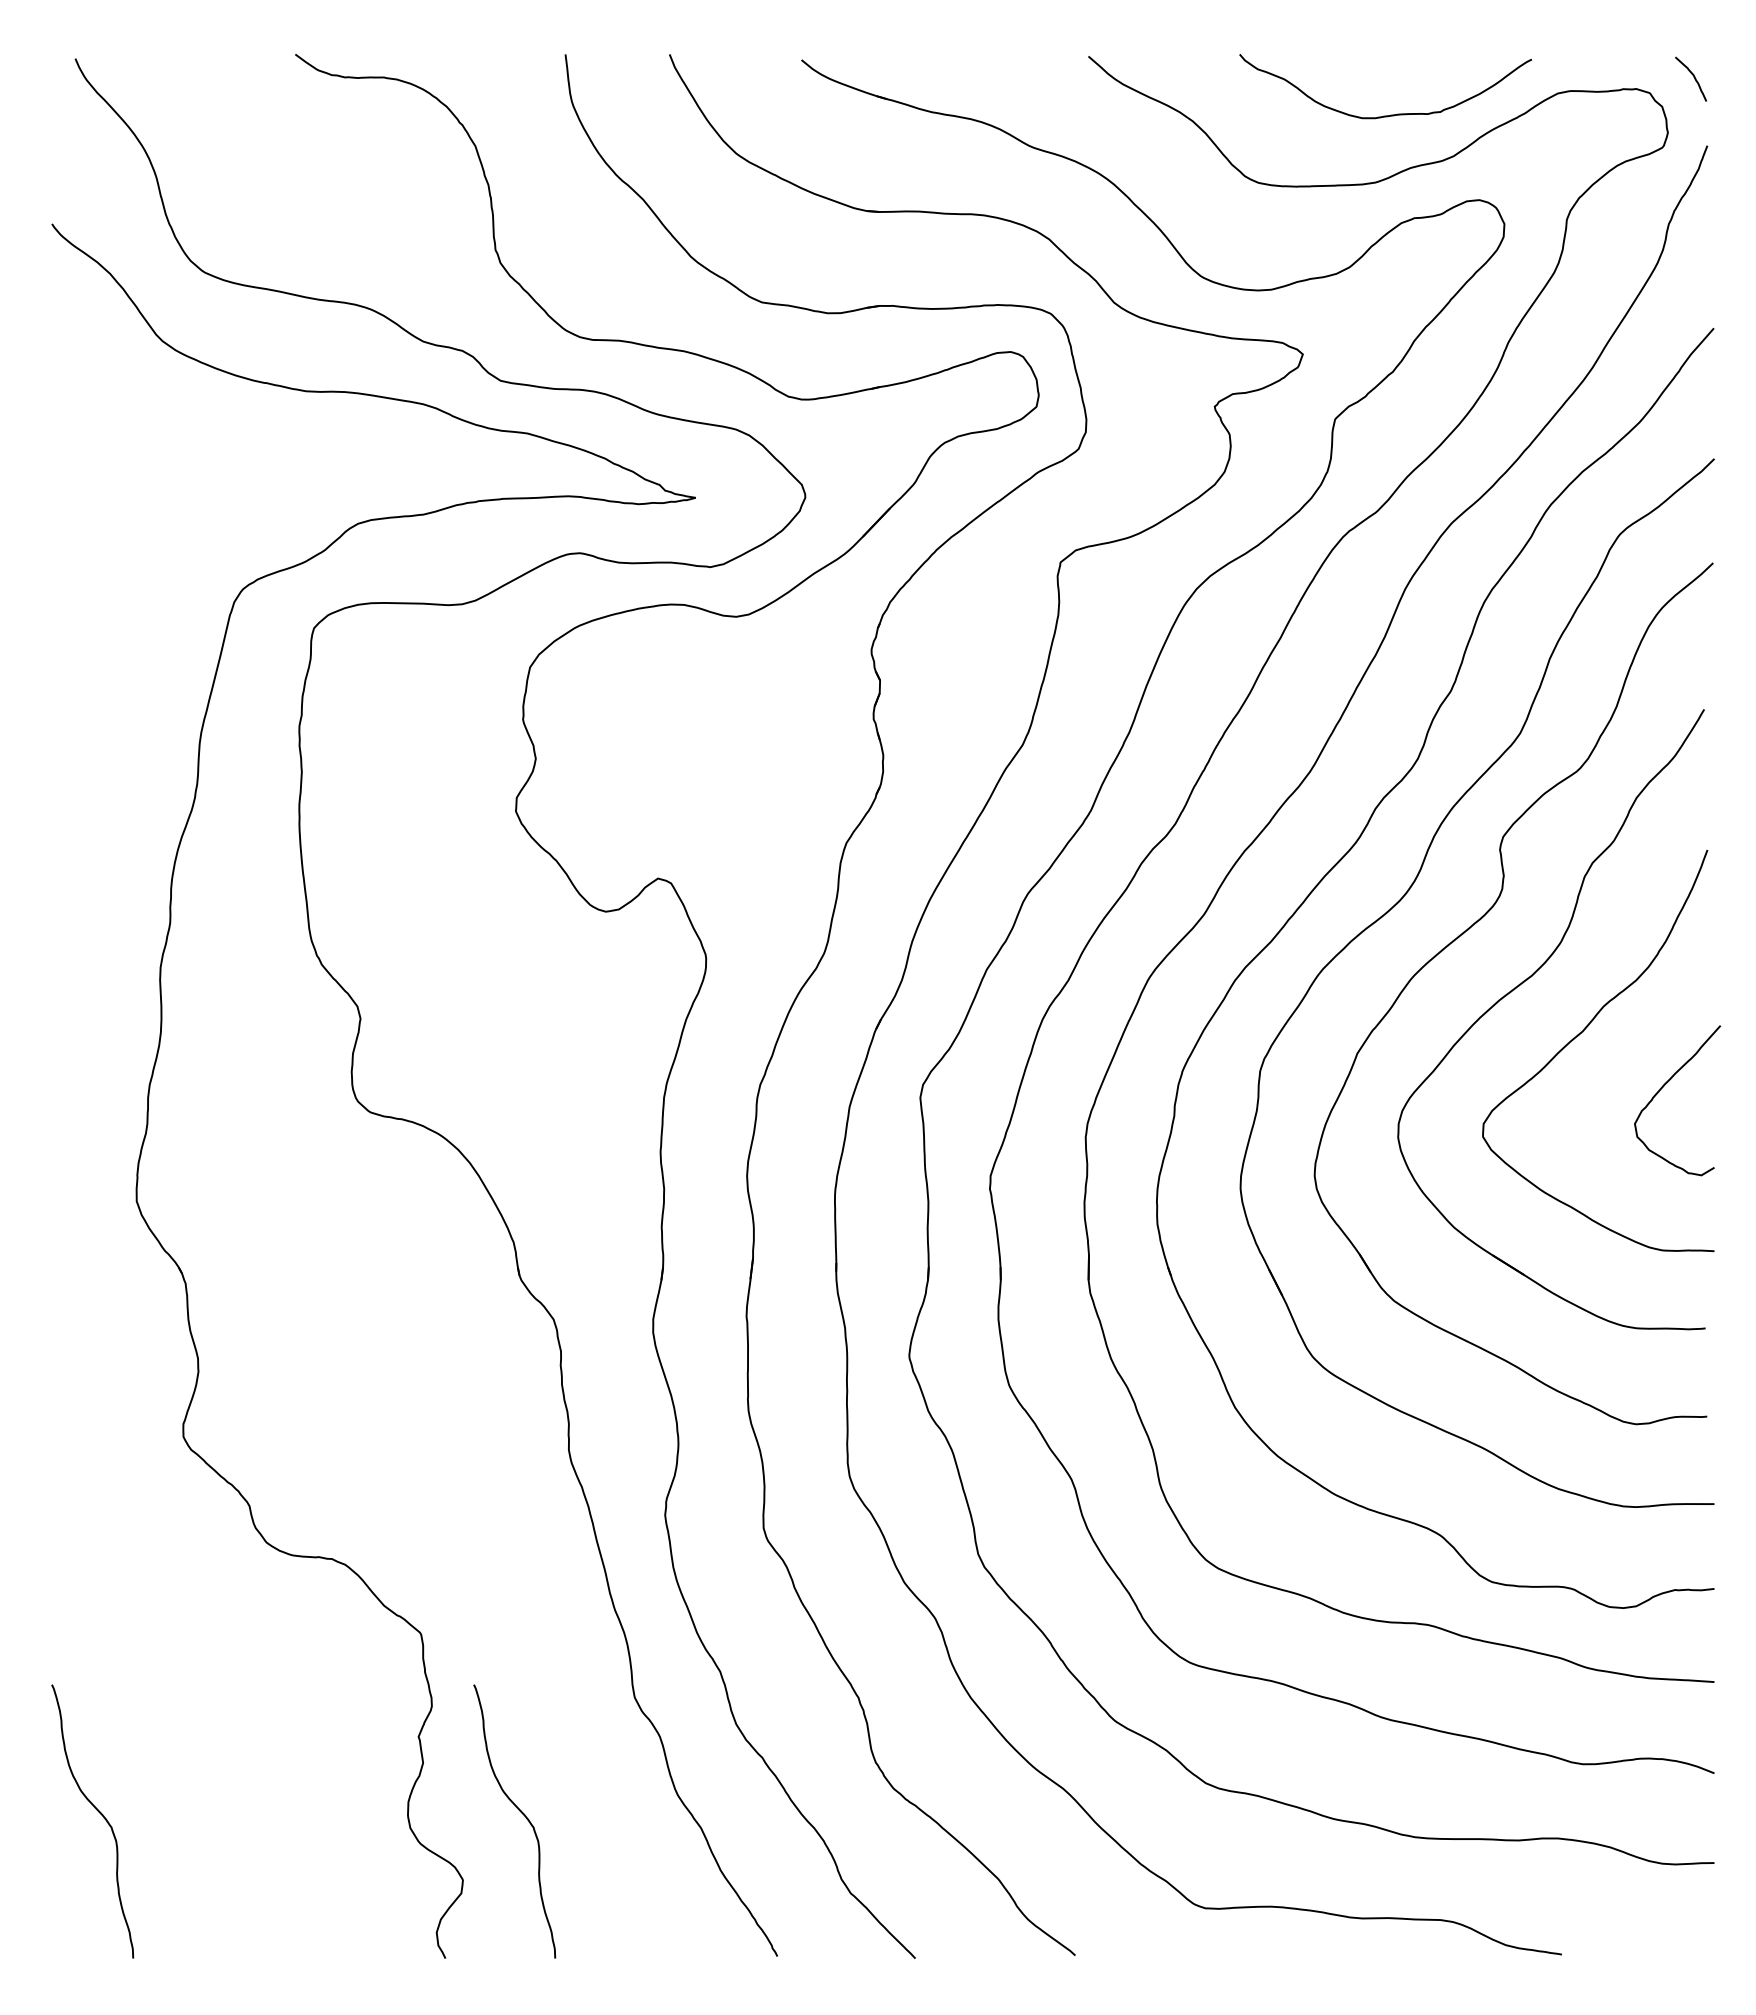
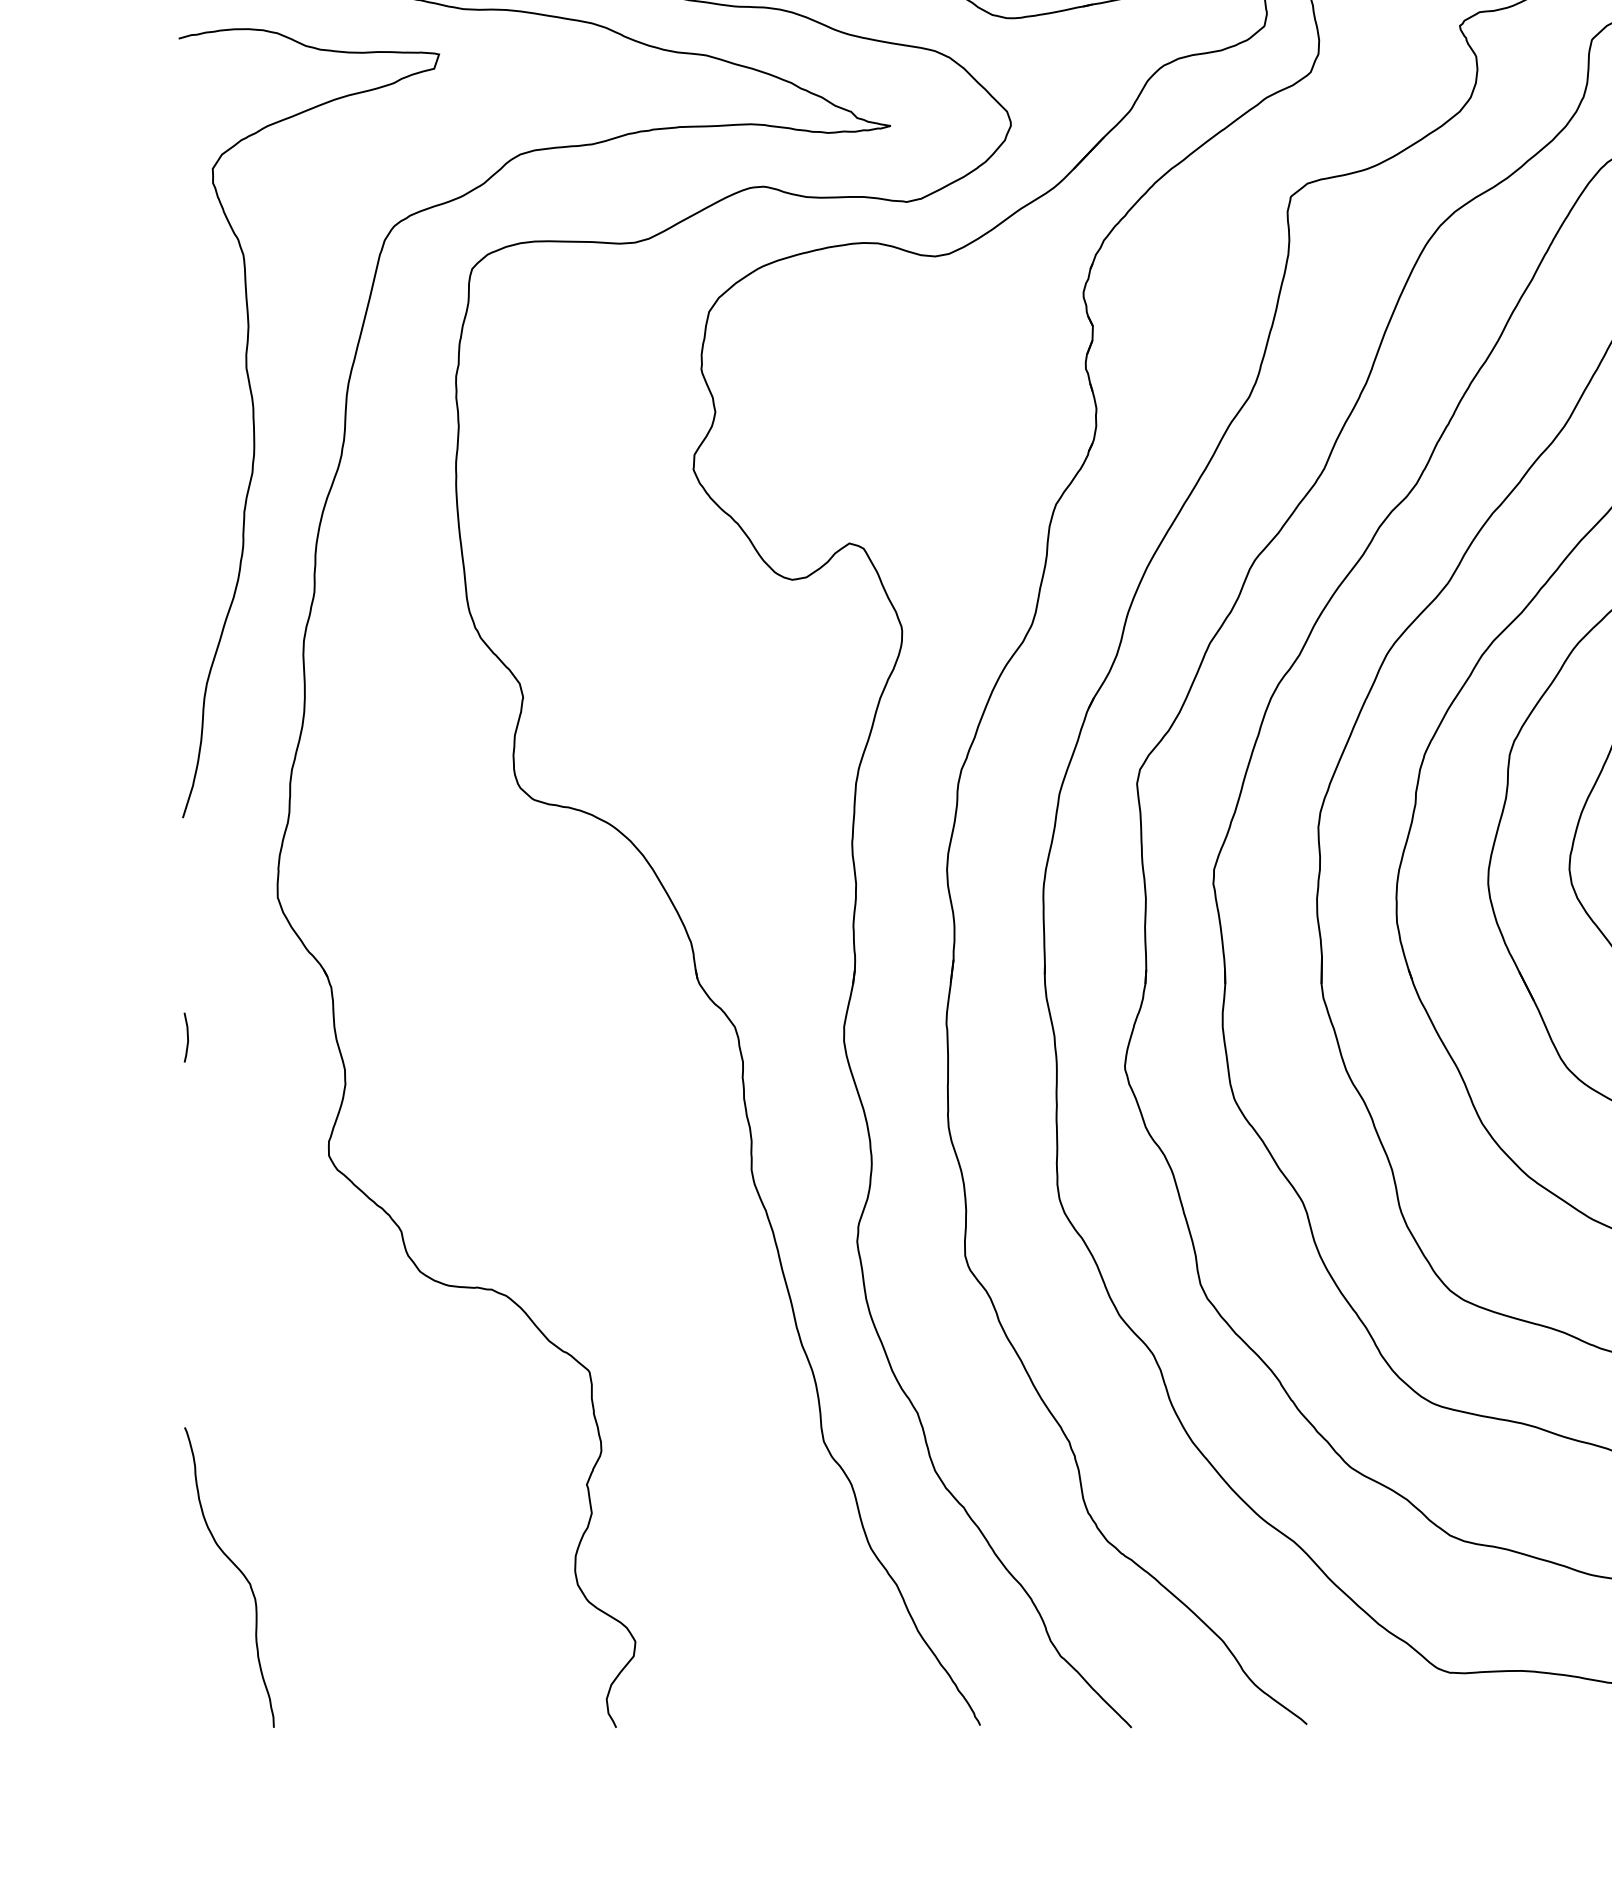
curve: (116, 776) -> (255, 431), added
line: (53, 1327) -> (186, 1035), added
curve: (521, 1813) -> (699, 1568), removed

